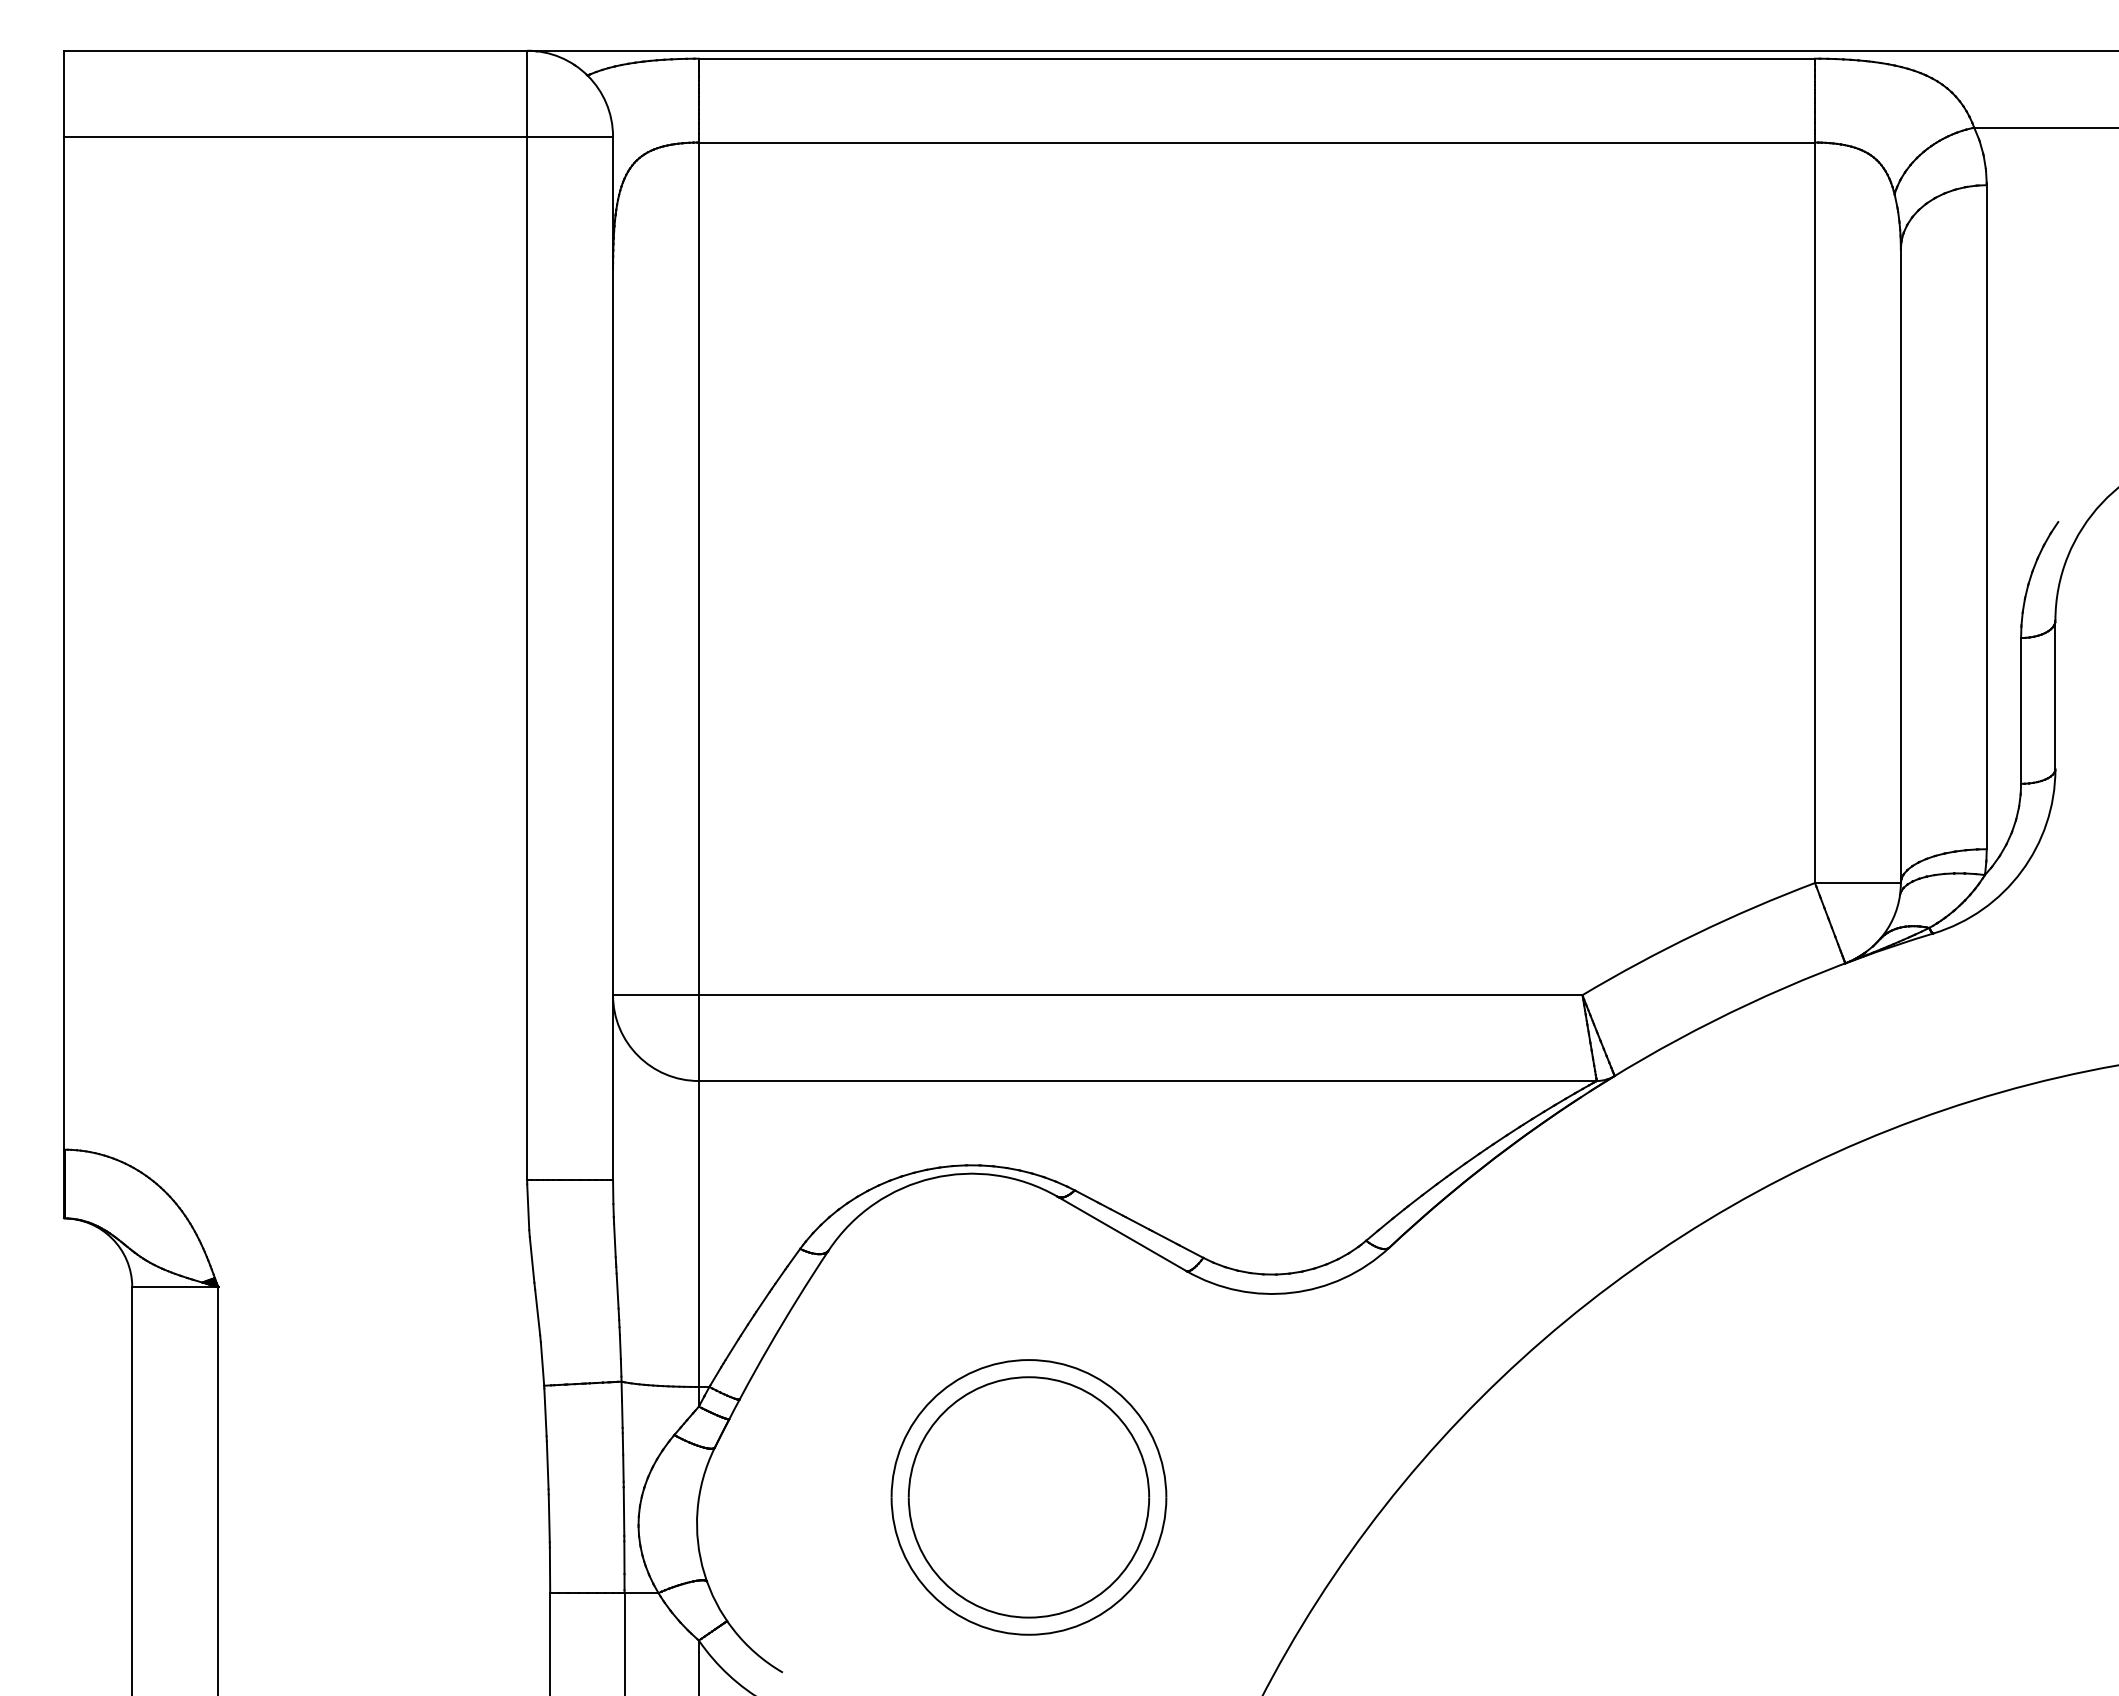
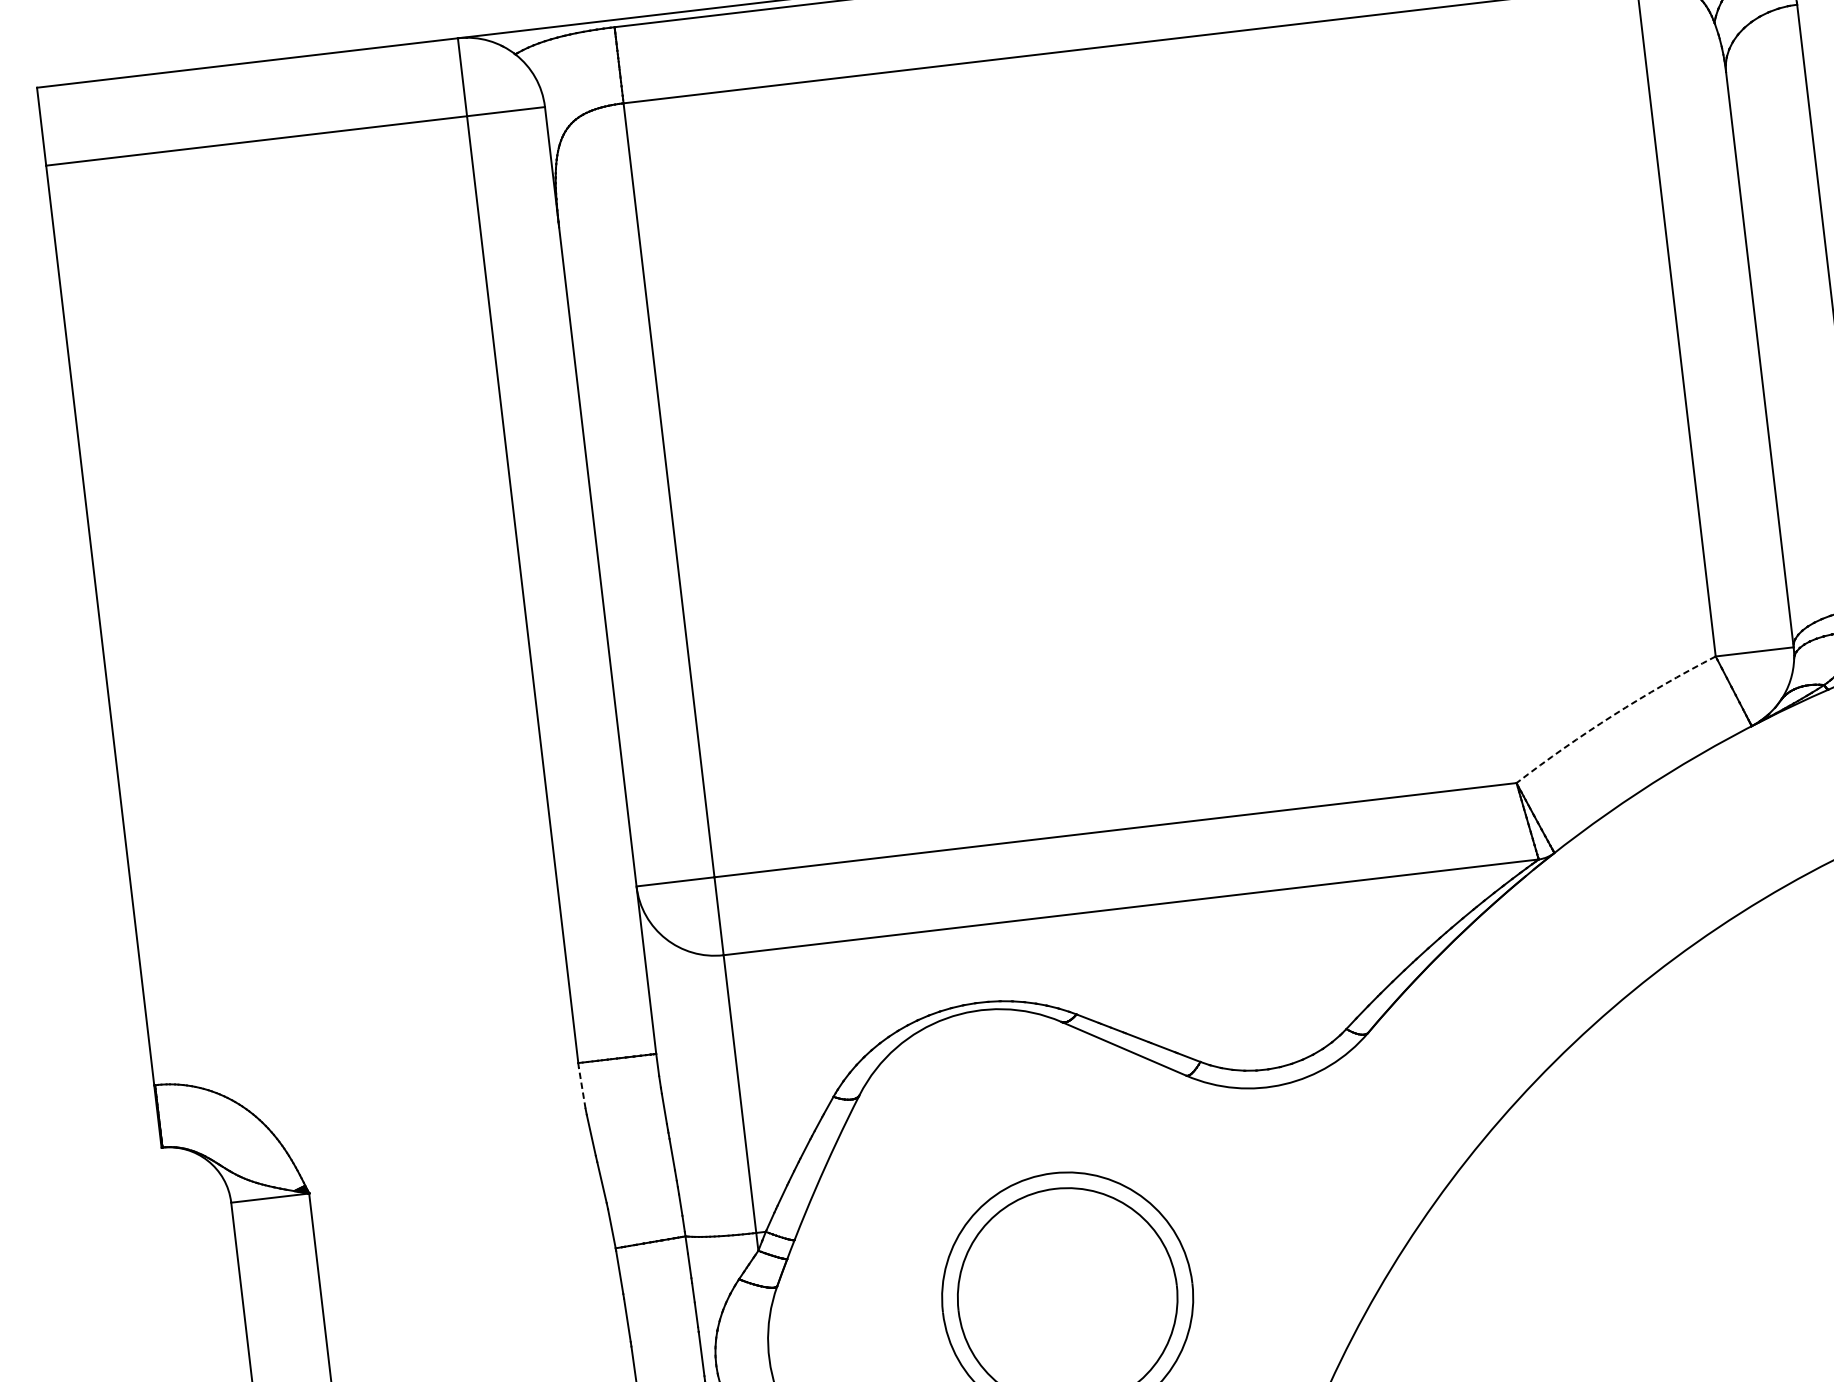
arc: (1696, 933) -> (1613, 714), solid -> dashed
line: (528, 1206) -> (582, 1087), solid -> dashed

